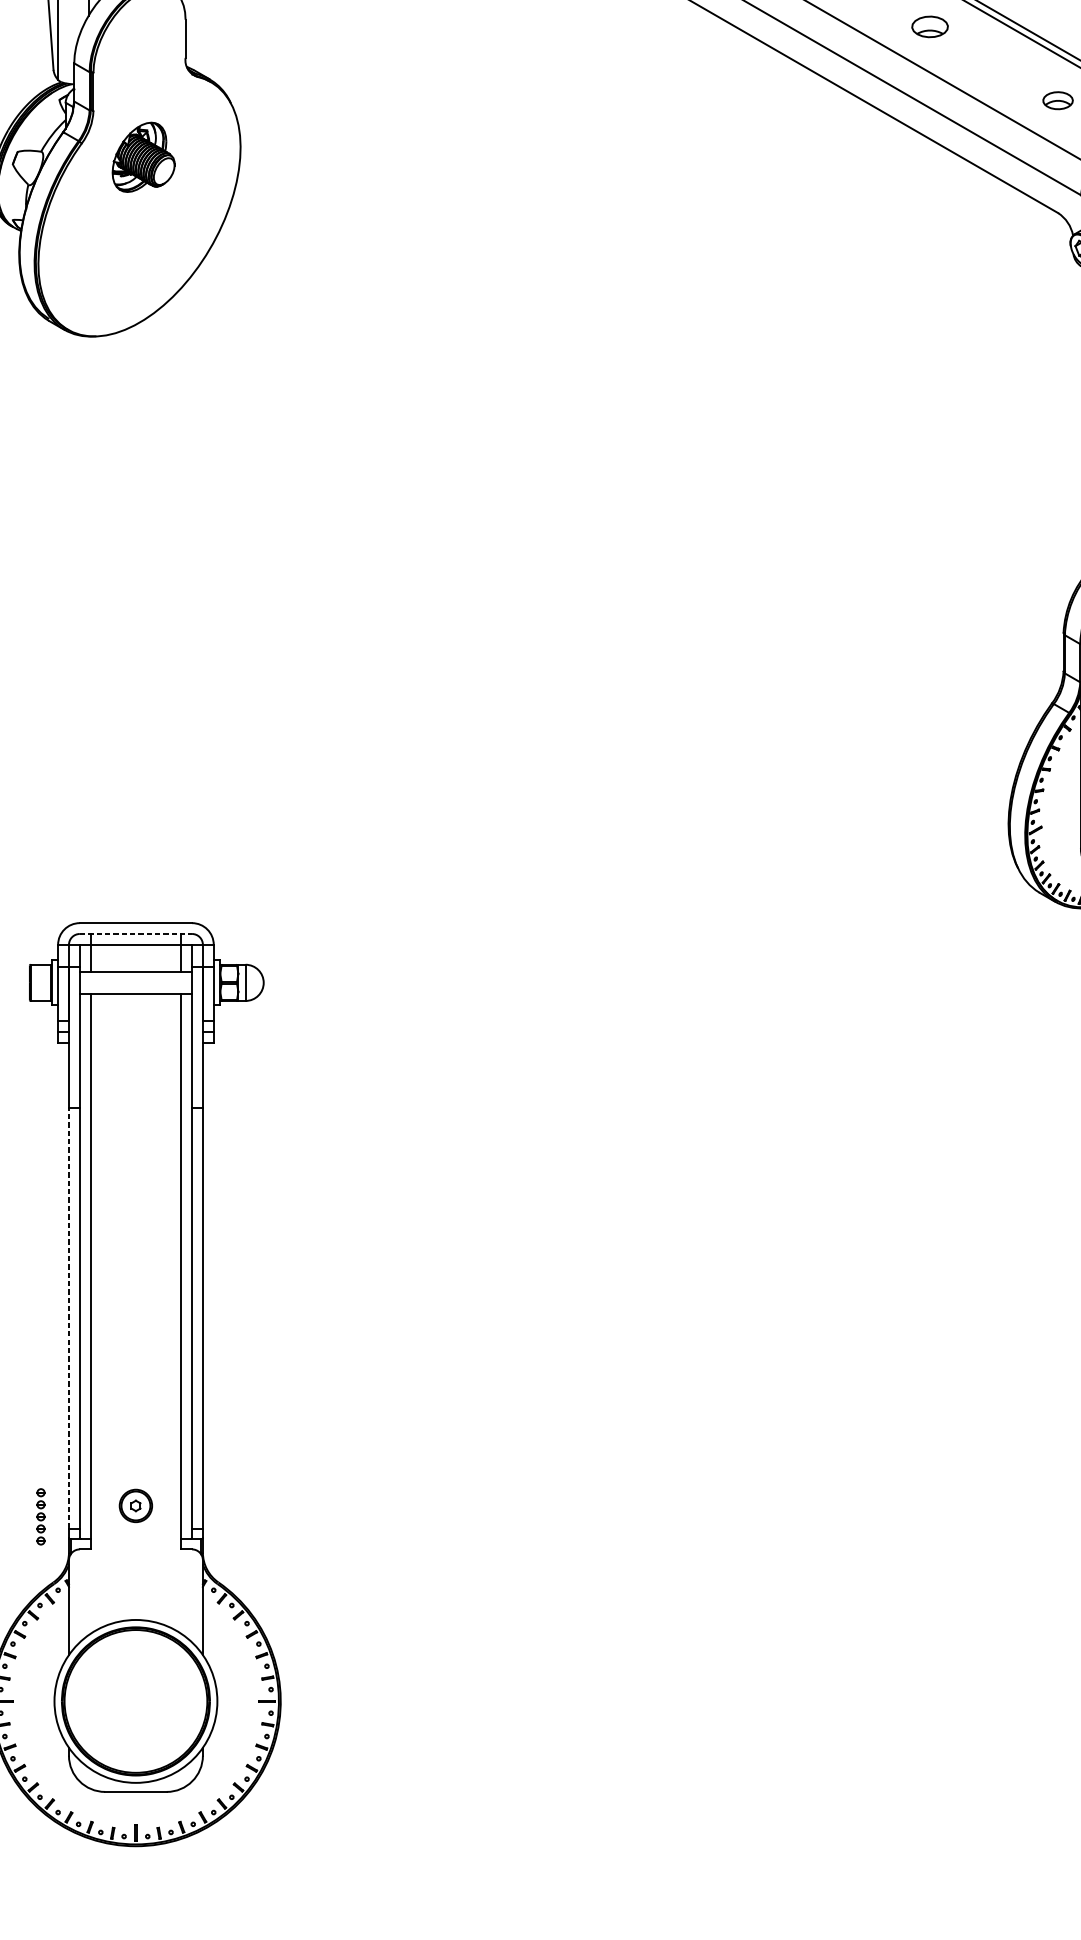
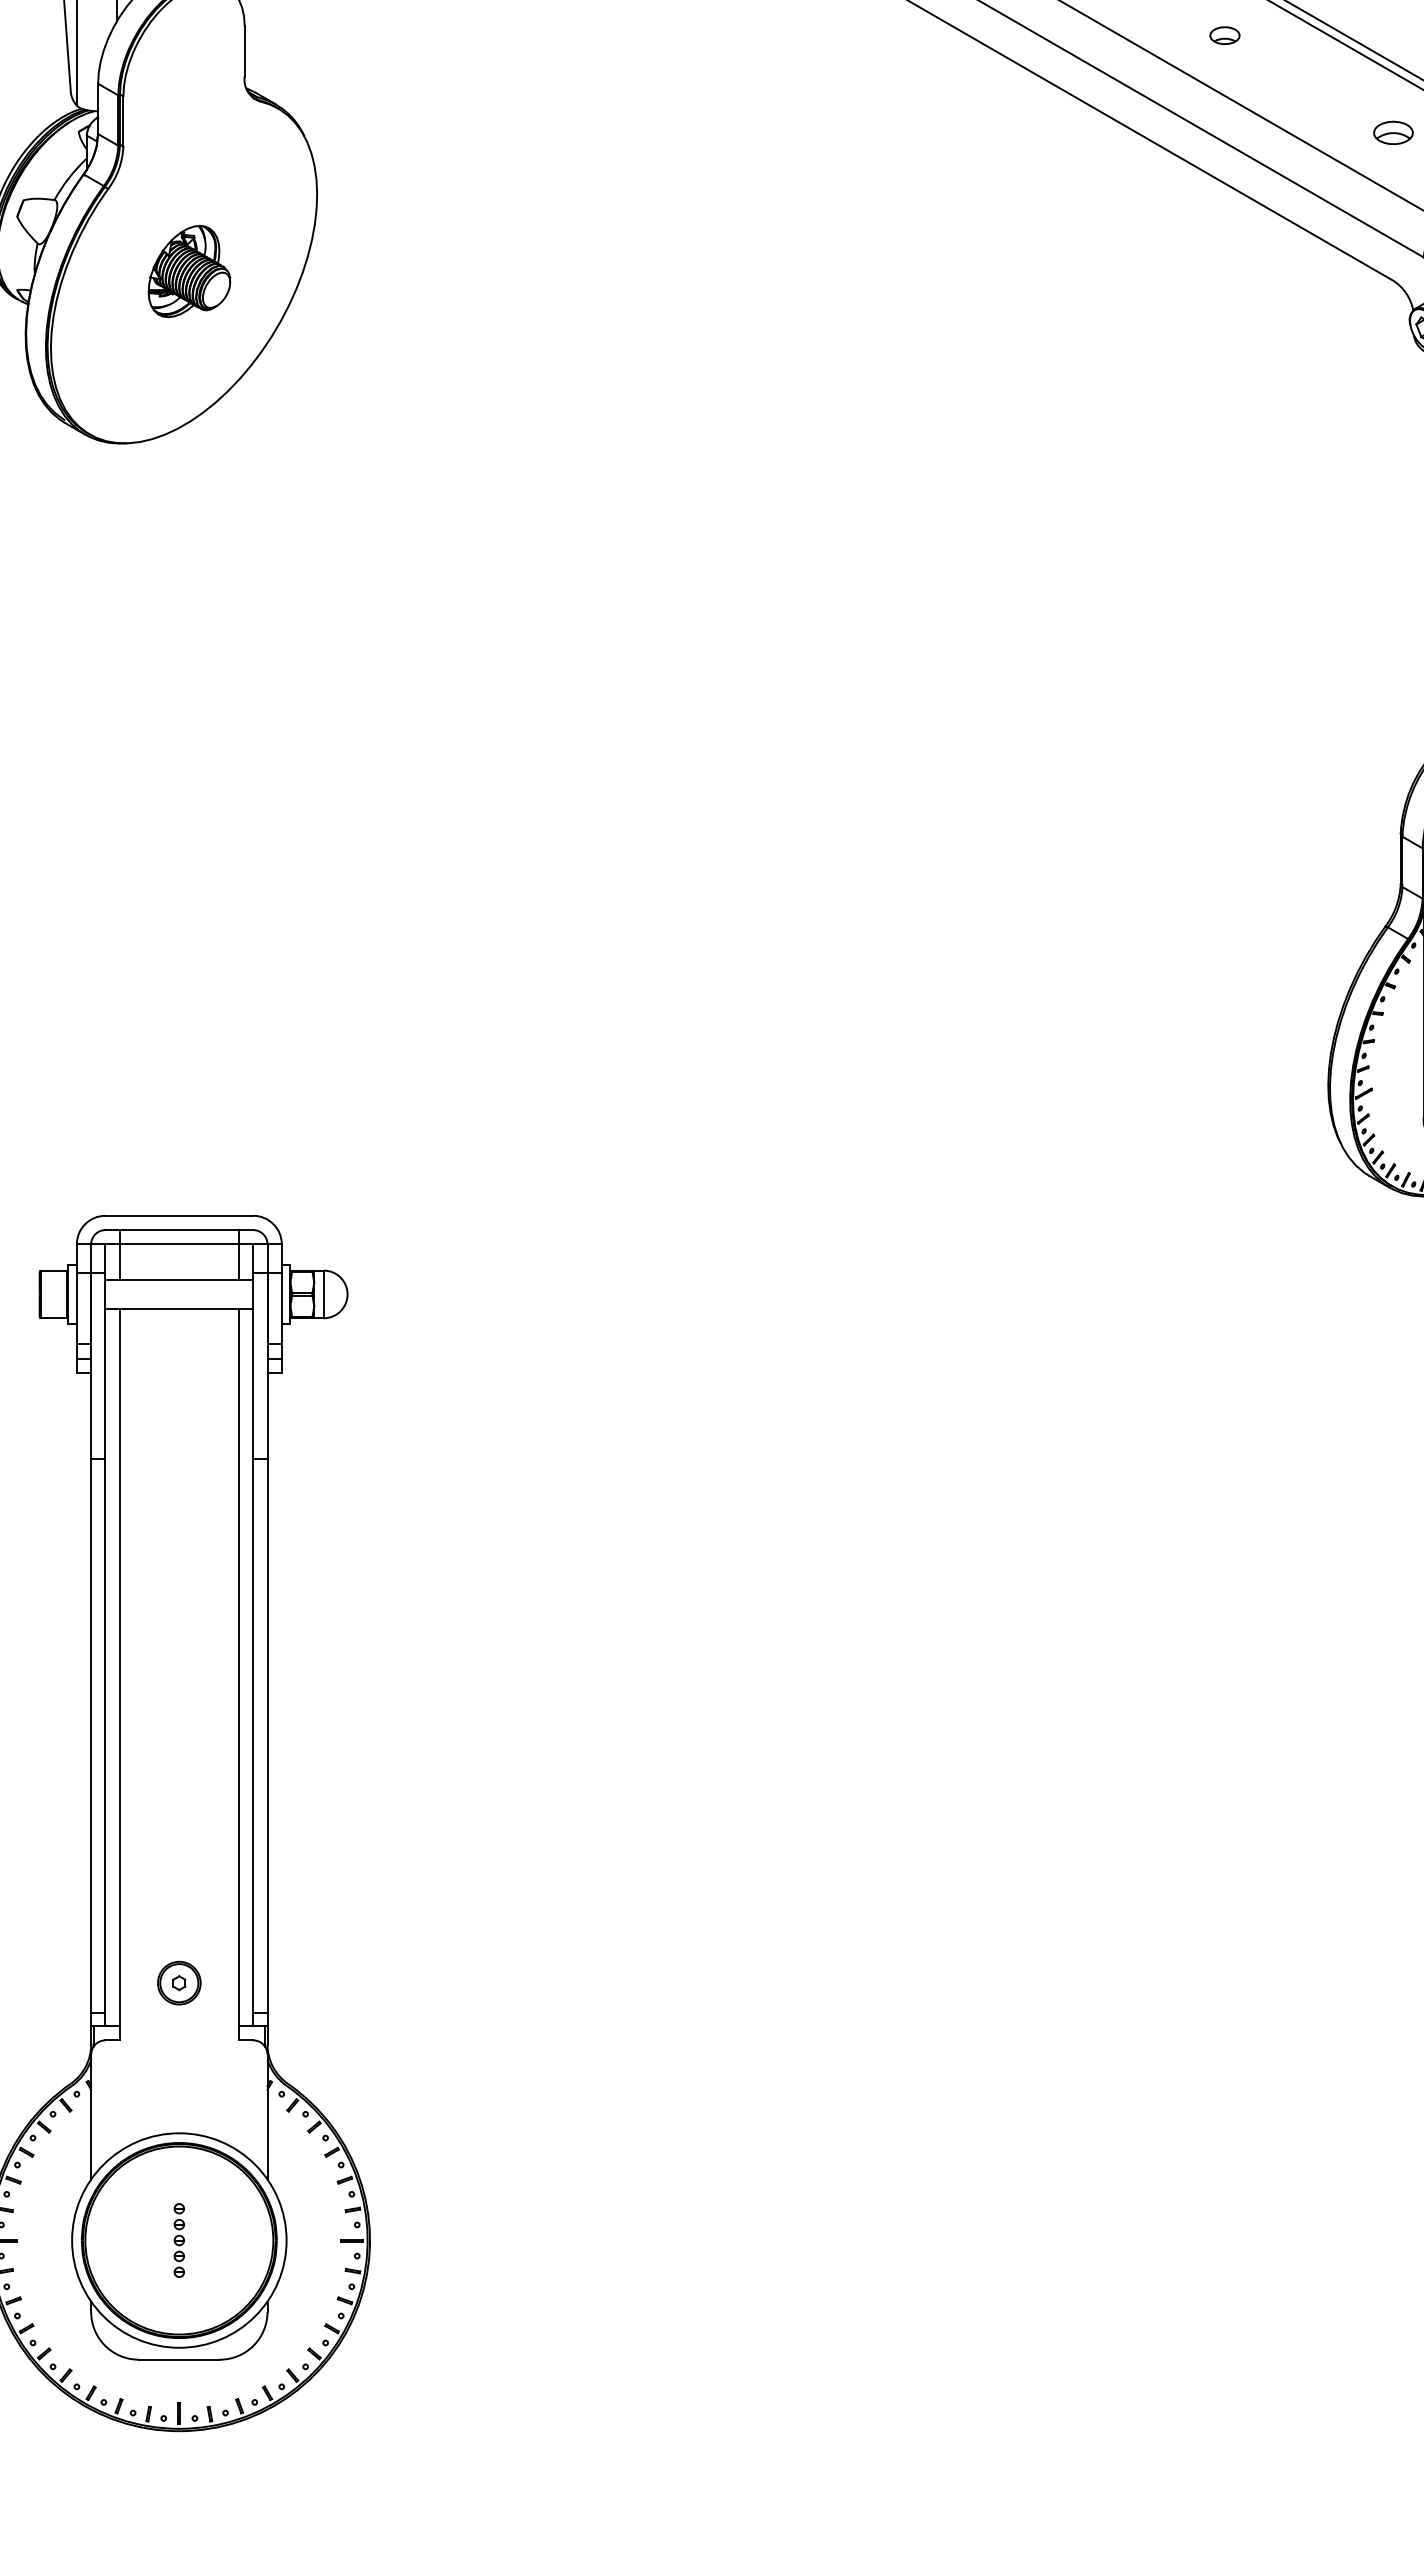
part: (929, 26) -> (1224, 35), size x0.62
part: (143, 157) -> (189, 271), moved
line: (136, 934) -> (179, 1230), dashed -> solid
line: (69, 1317) -> (91, 1735), dashed -> solid
part: (40, 1516) -> (178, 2240), moved

